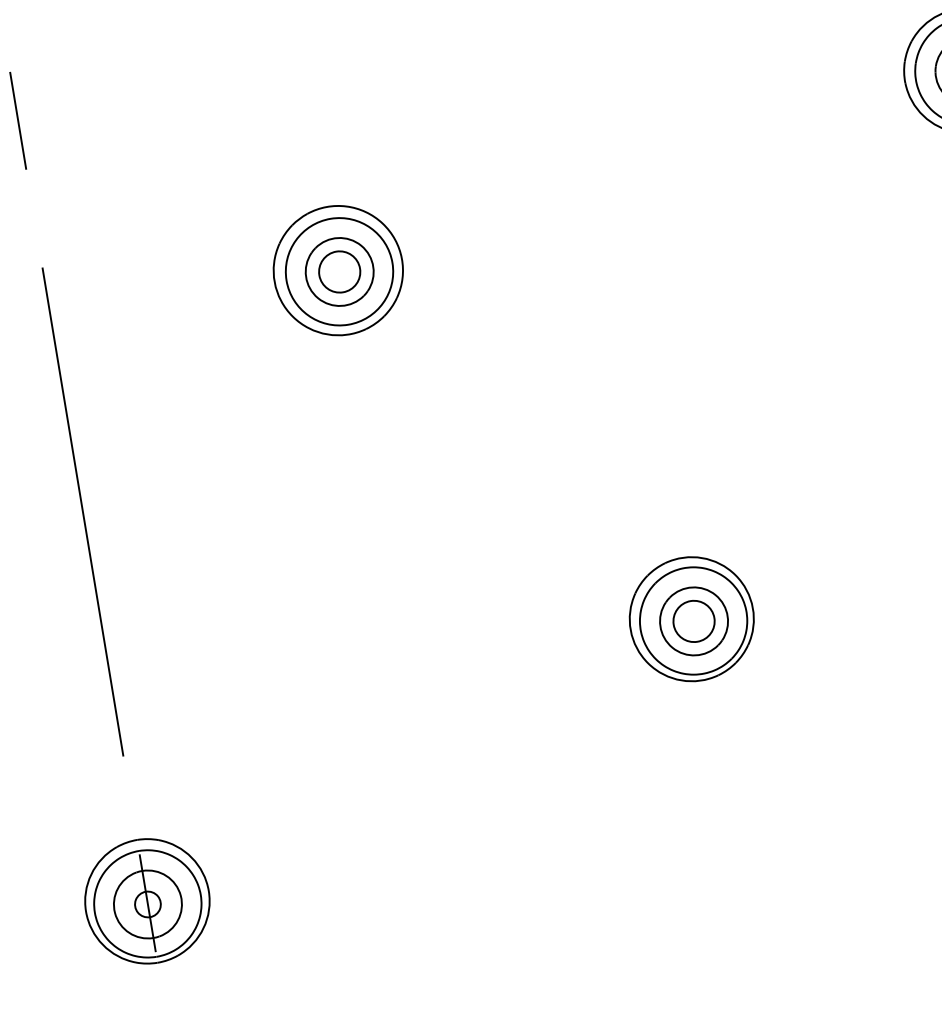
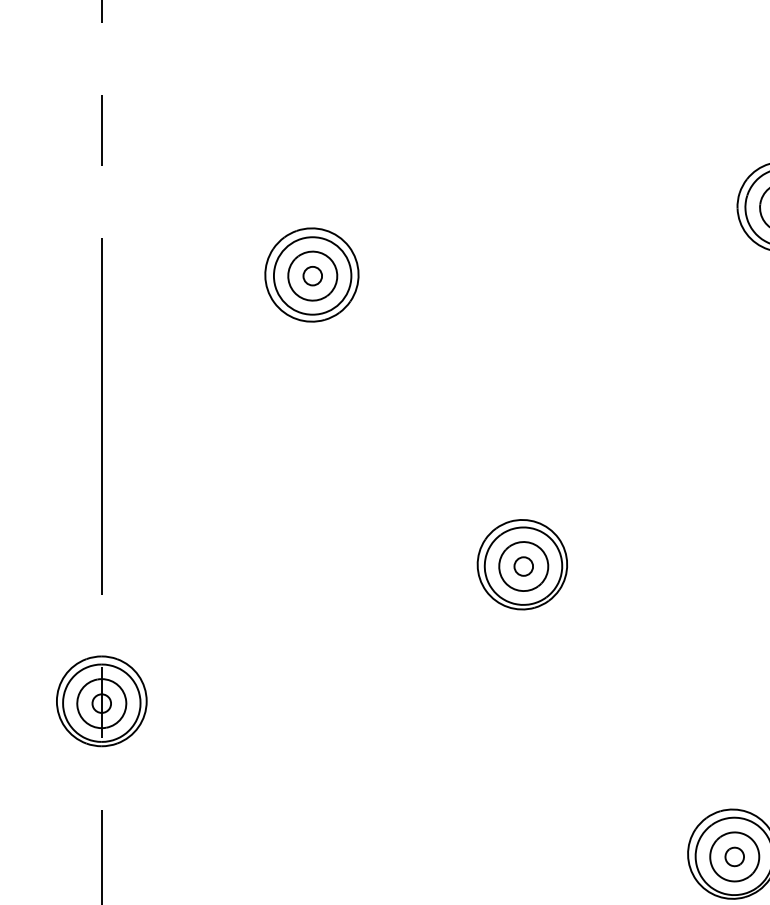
circle: (339, 271) -> (312, 275), size x0.62
circle: (693, 621) -> (523, 566), size x0.62

